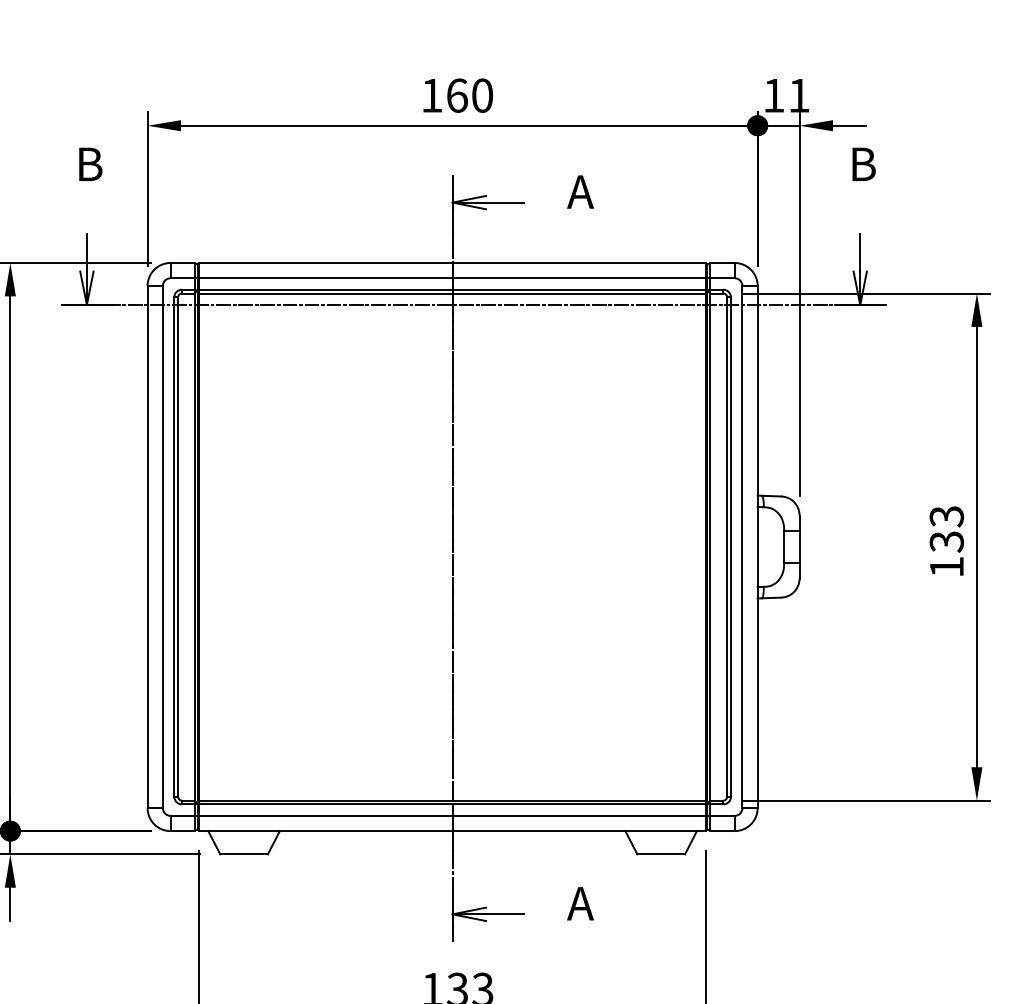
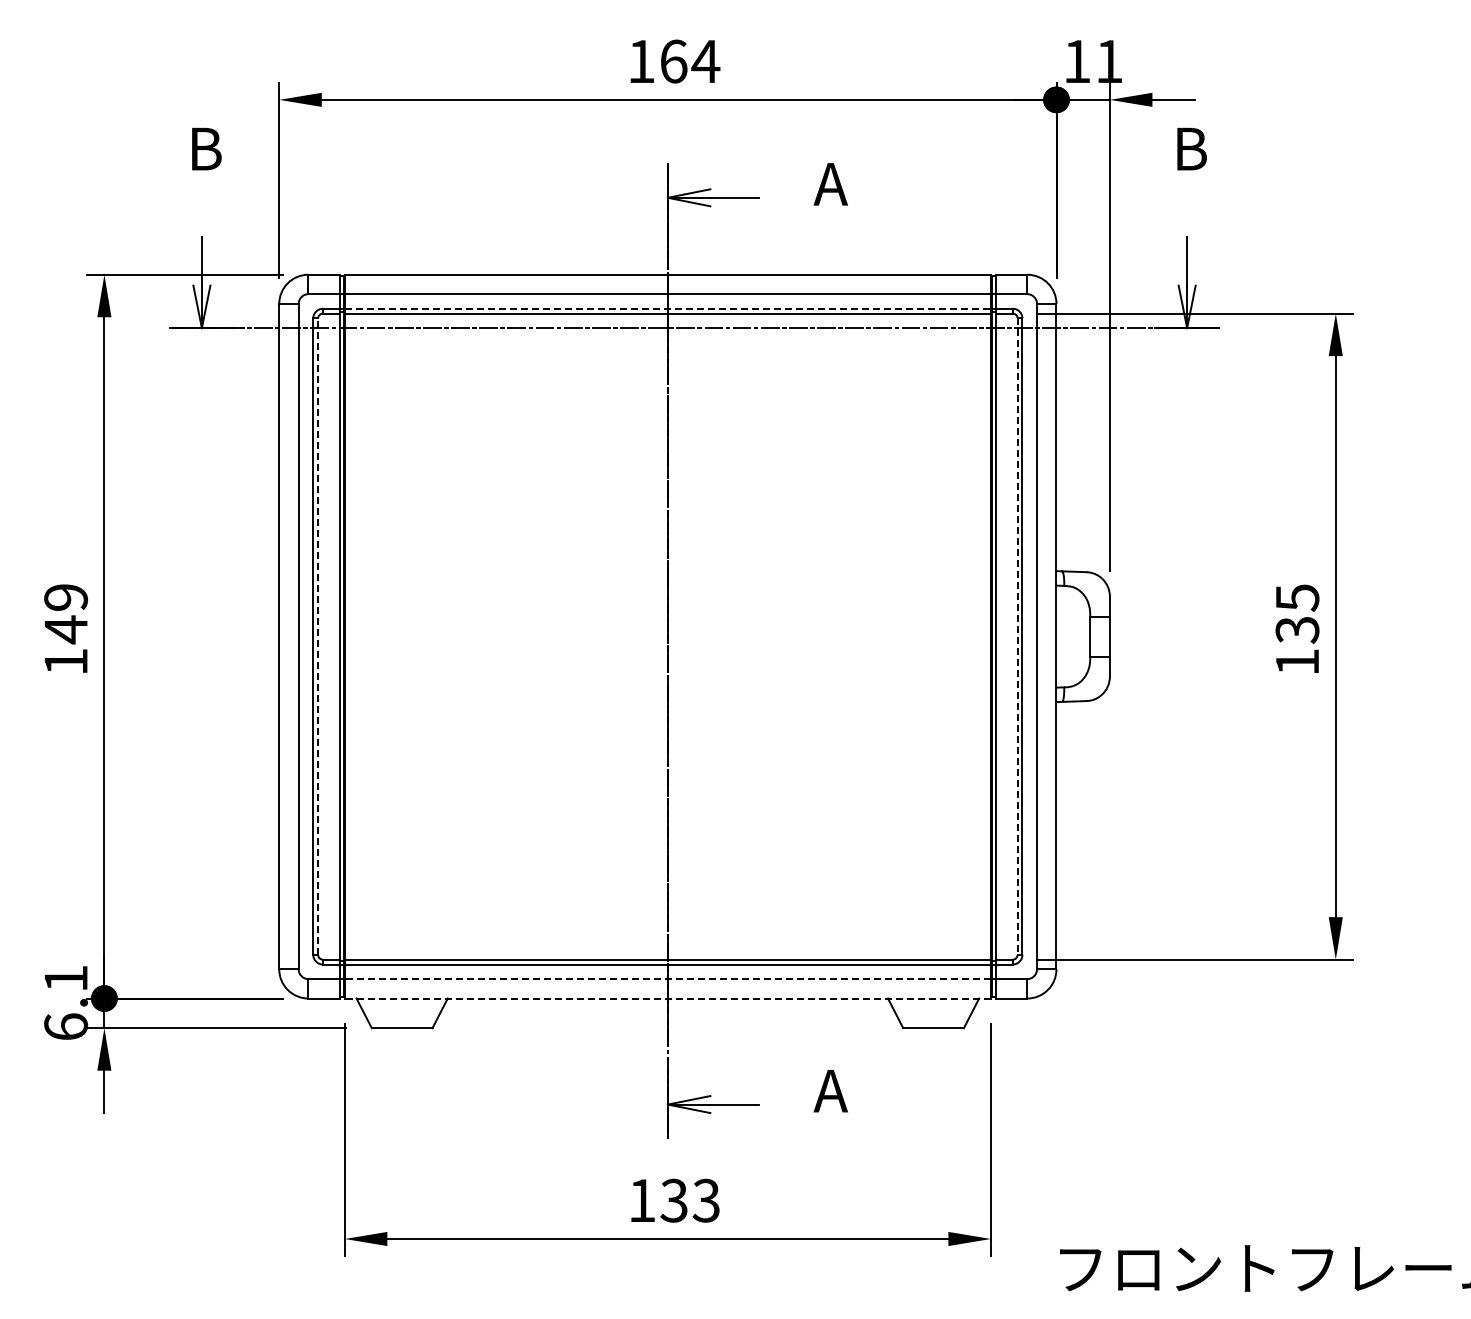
text: (482, 95) -> (705, 61), 160 -> 164
line: (453, 289) -> (668, 308), solid -> dashed
text: (946, 516) -> (1296, 597), 133 -> 135
line: (178, 546) -> (318, 636), solid -> dashed
line: (727, 547) -> (1017, 637), solid -> dashed
line: (452, 816) -> (667, 979), solid -> dashed
line: (452, 831) -> (667, 998), solid -> dashed

